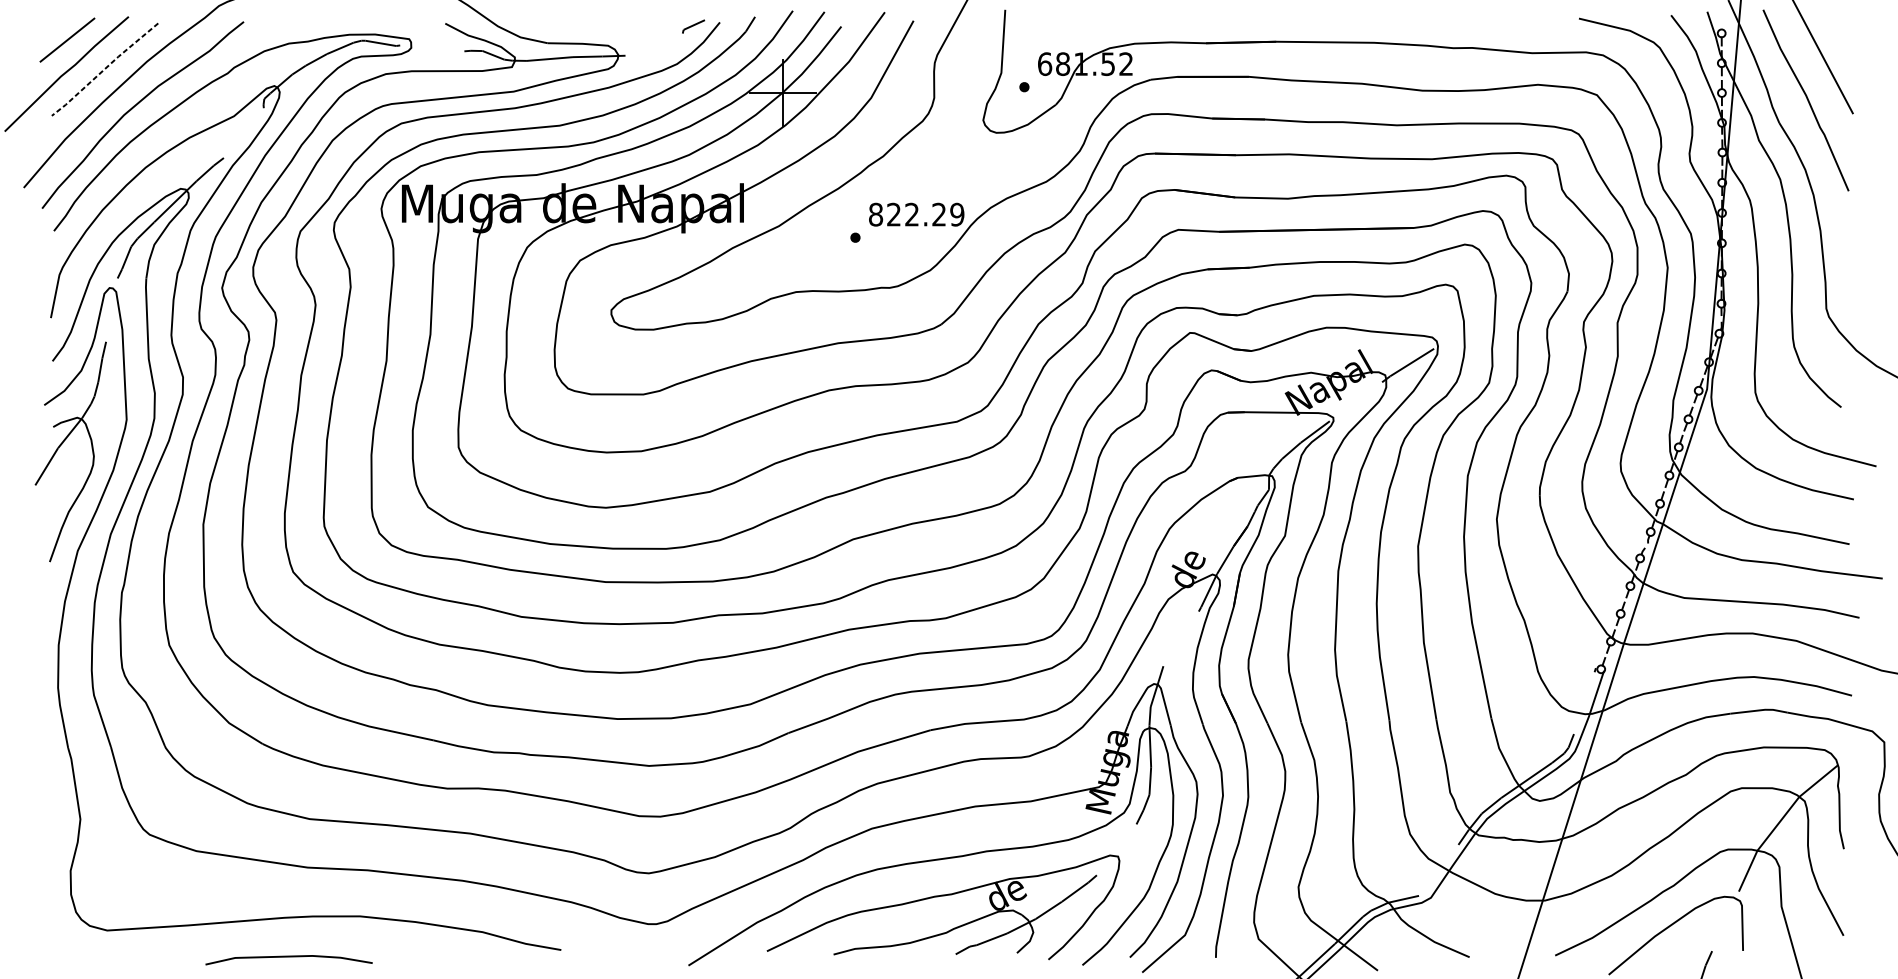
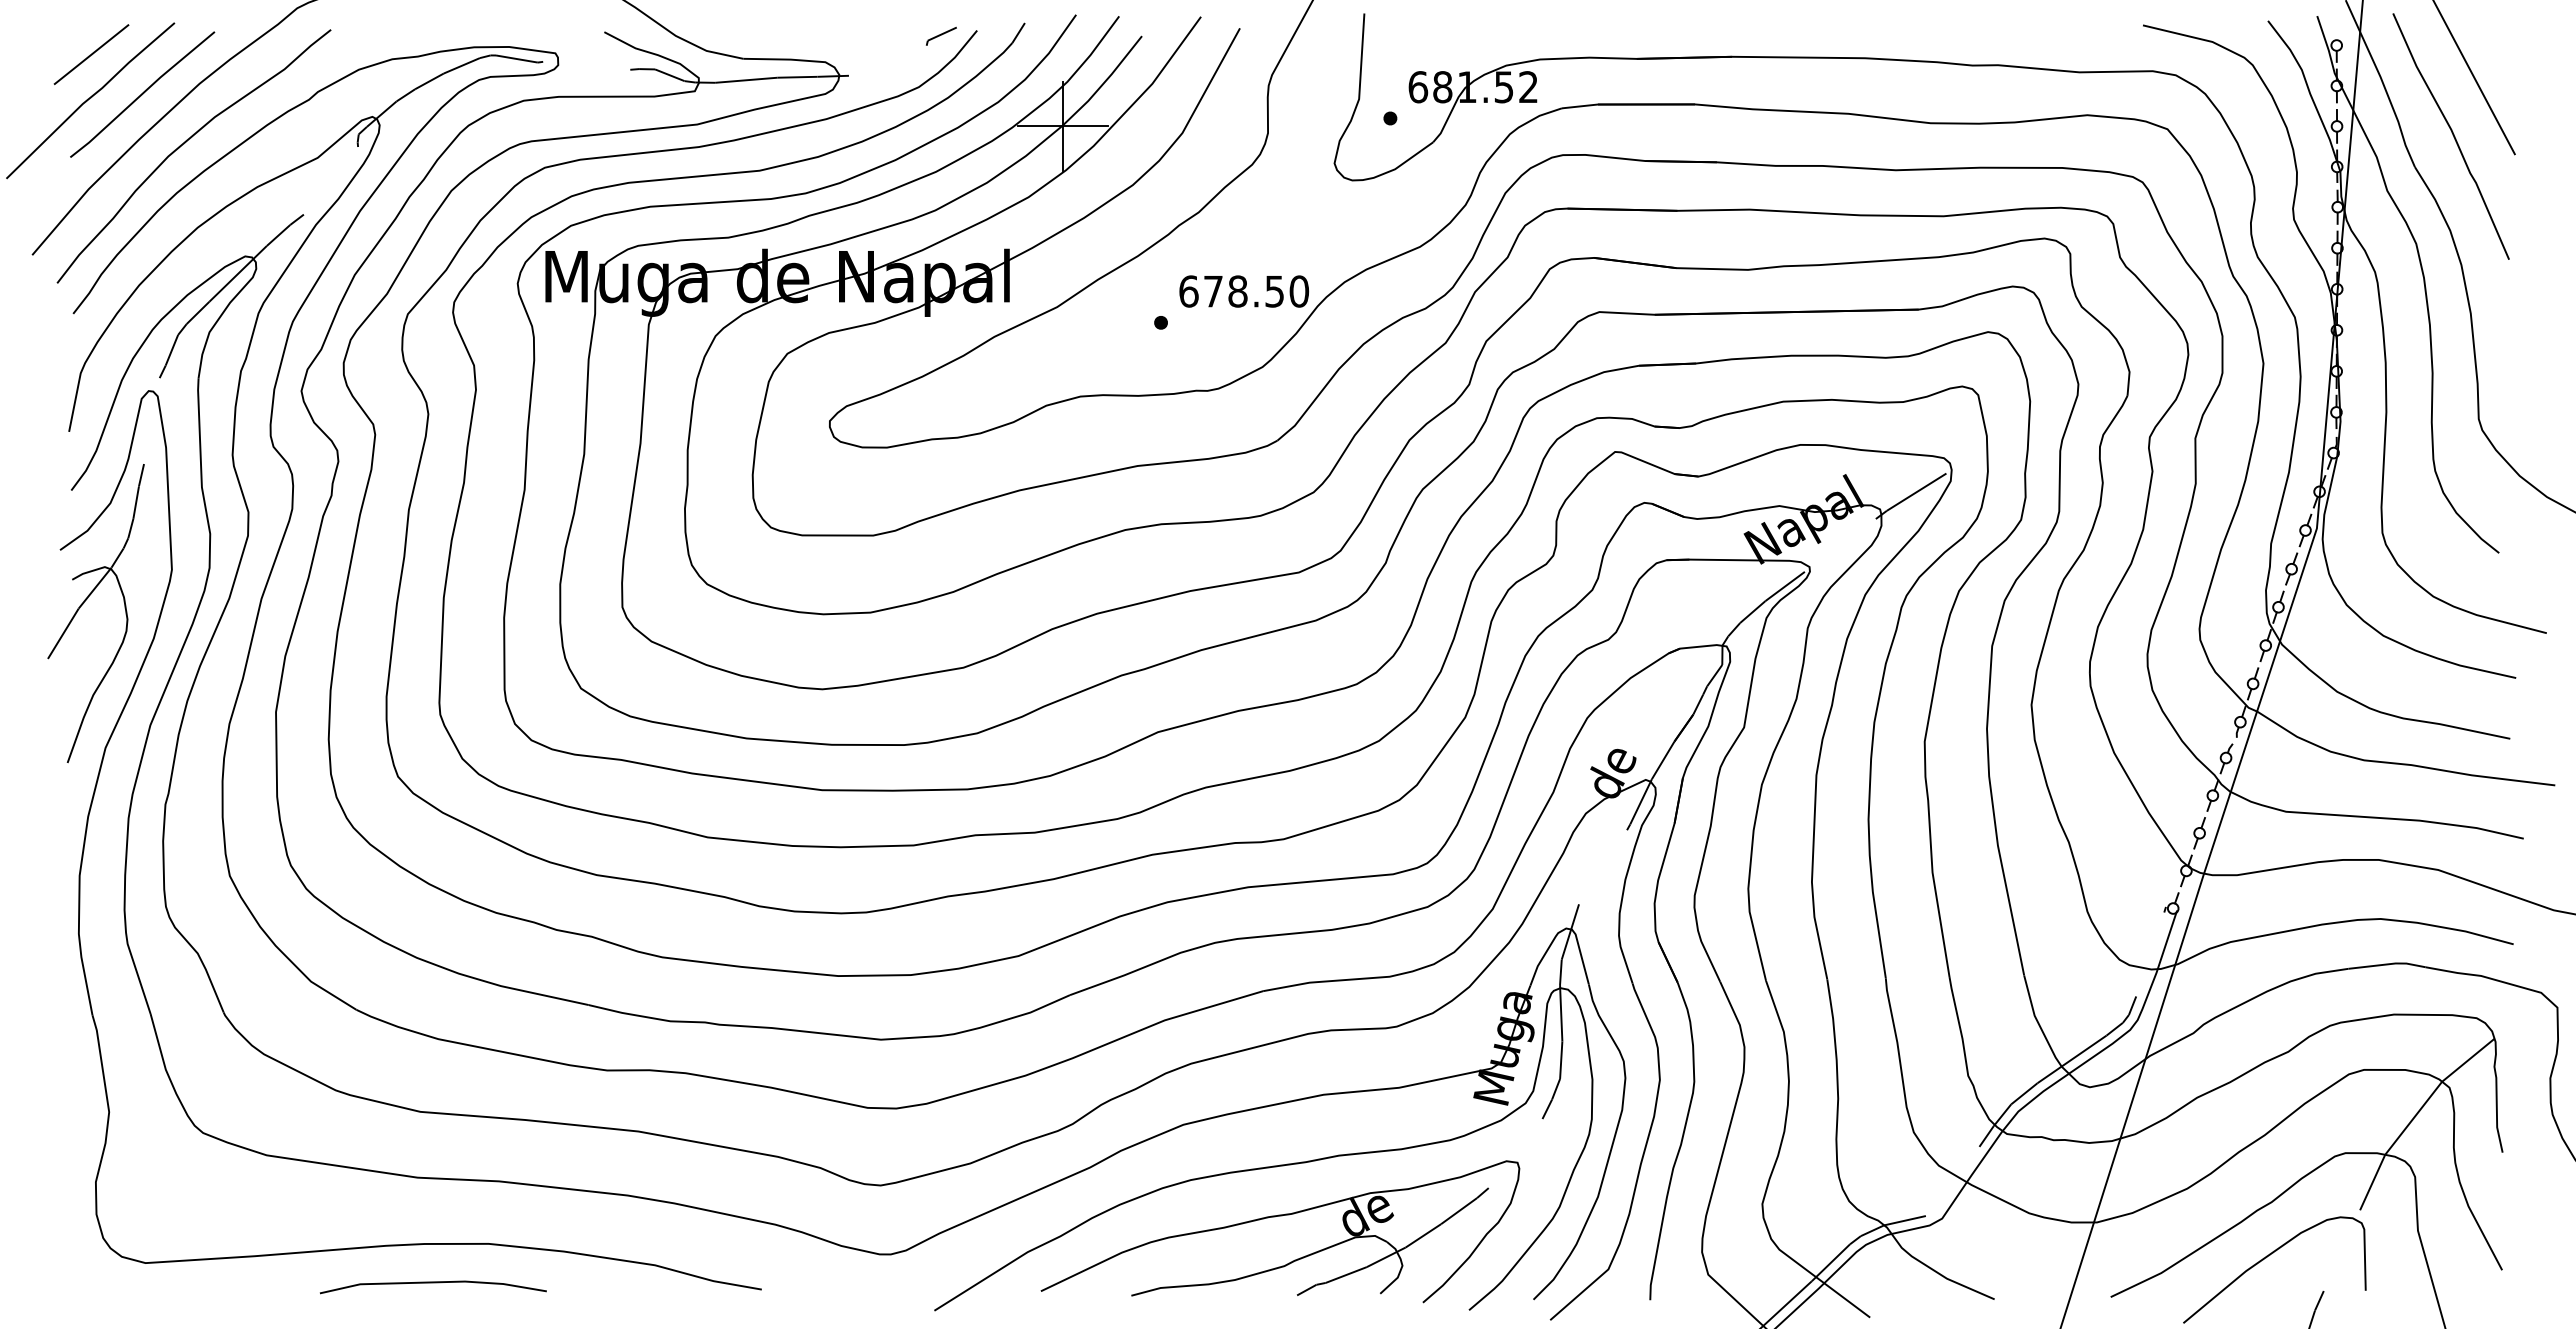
line: (104, 69) -> (141, 94), dashed -> solid
text: (916, 214) -> (1244, 291), 822.29 -> 678.50
line: (288, 957) -> (432, 1283), moved

